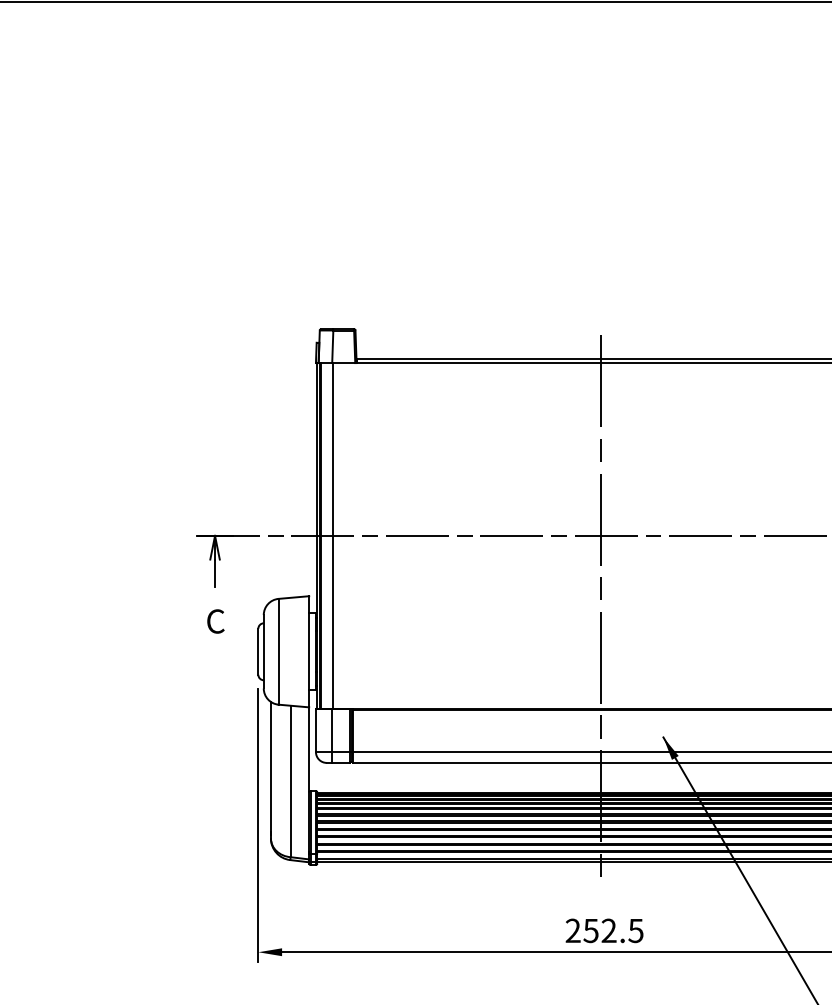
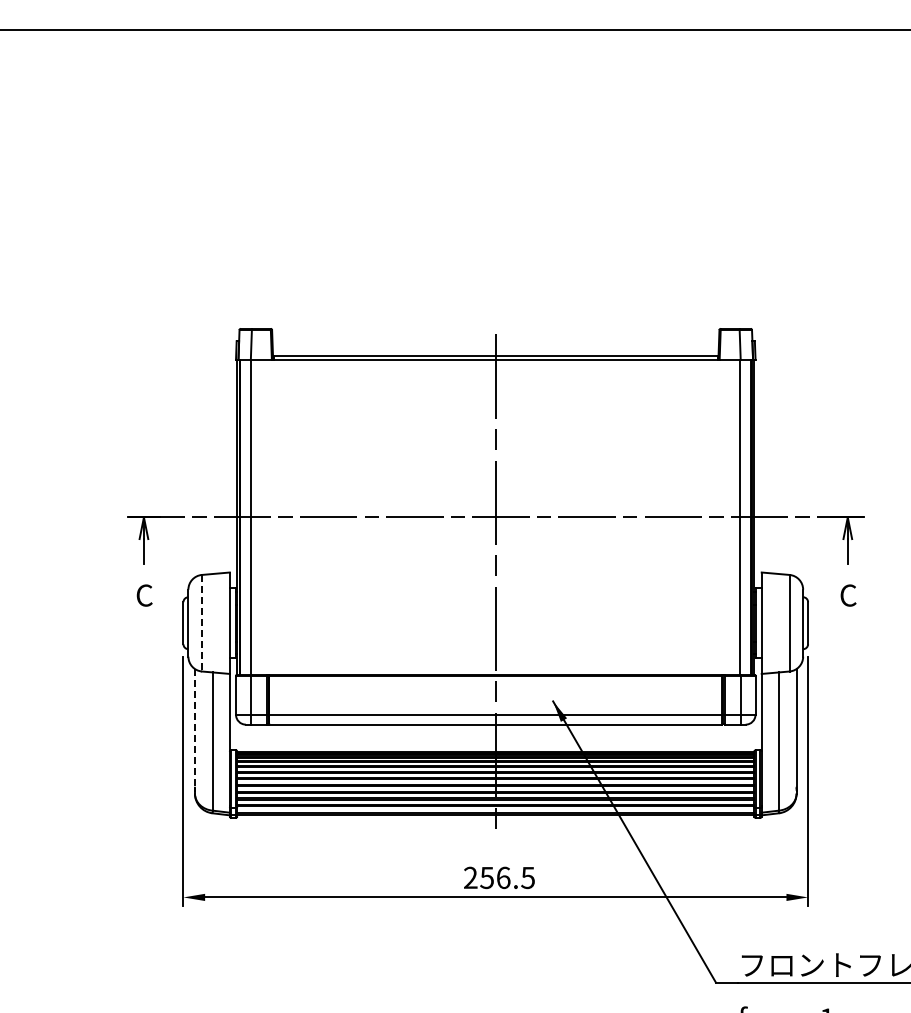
line: (278, 652) -> (201, 623), solid -> dashed
line: (270, 766) -> (194, 727), solid -> dashed
text: (609, 930) -> (503, 877), 252.5 -> 256.5

